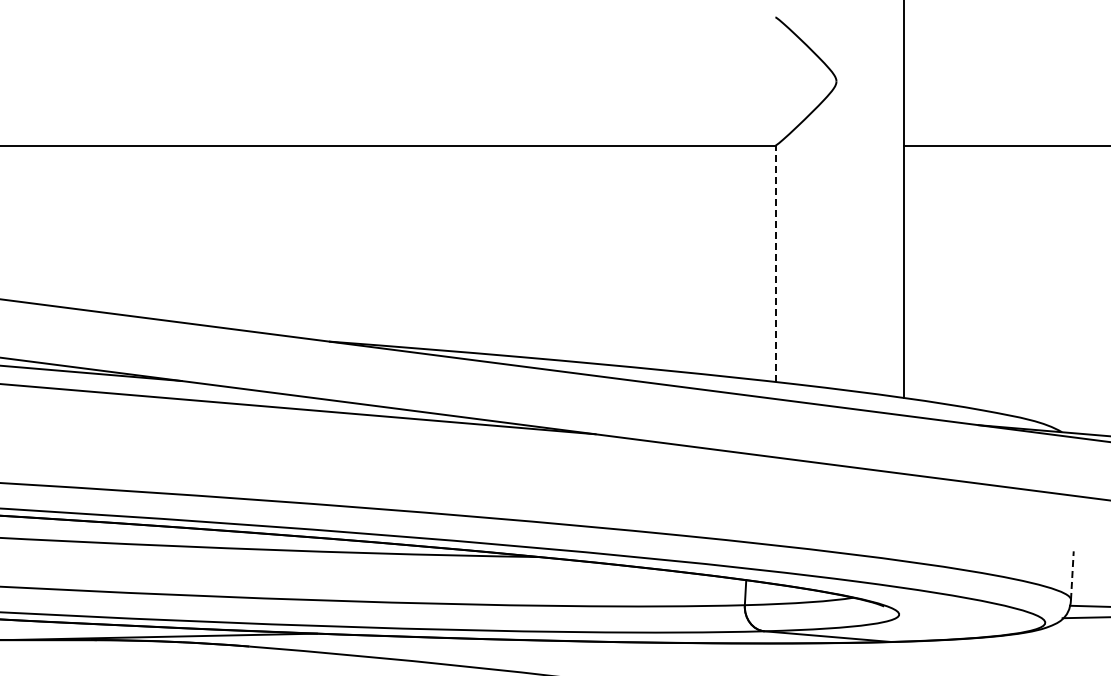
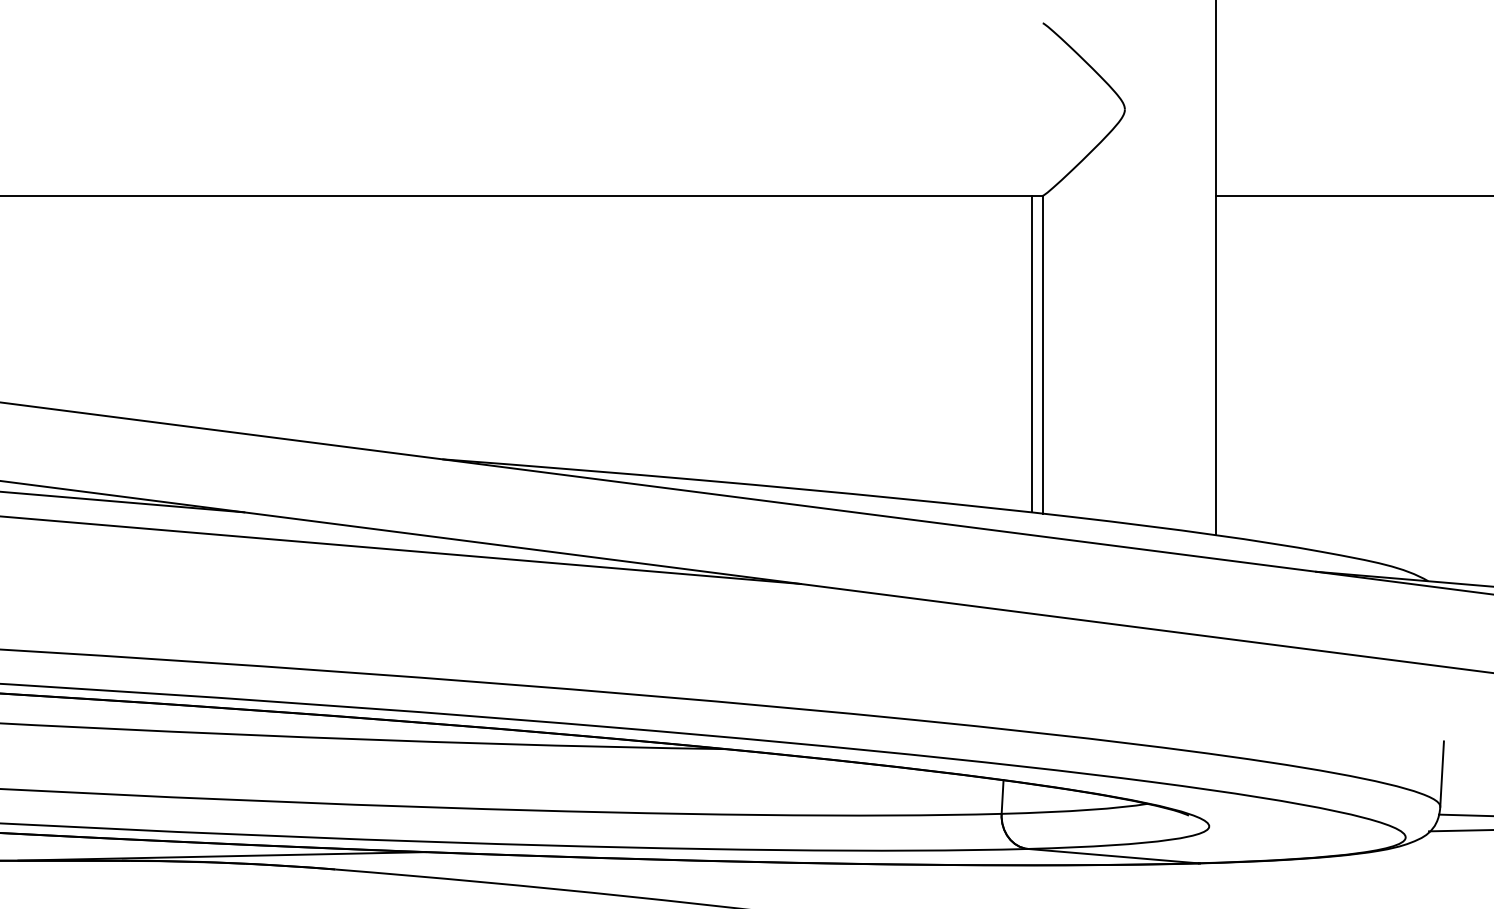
line: (767, 263) -> (1032, 354), added
line: (775, 263) -> (1042, 354), dashed -> solid
line: (1072, 575) -> (1442, 773), dashed -> solid

